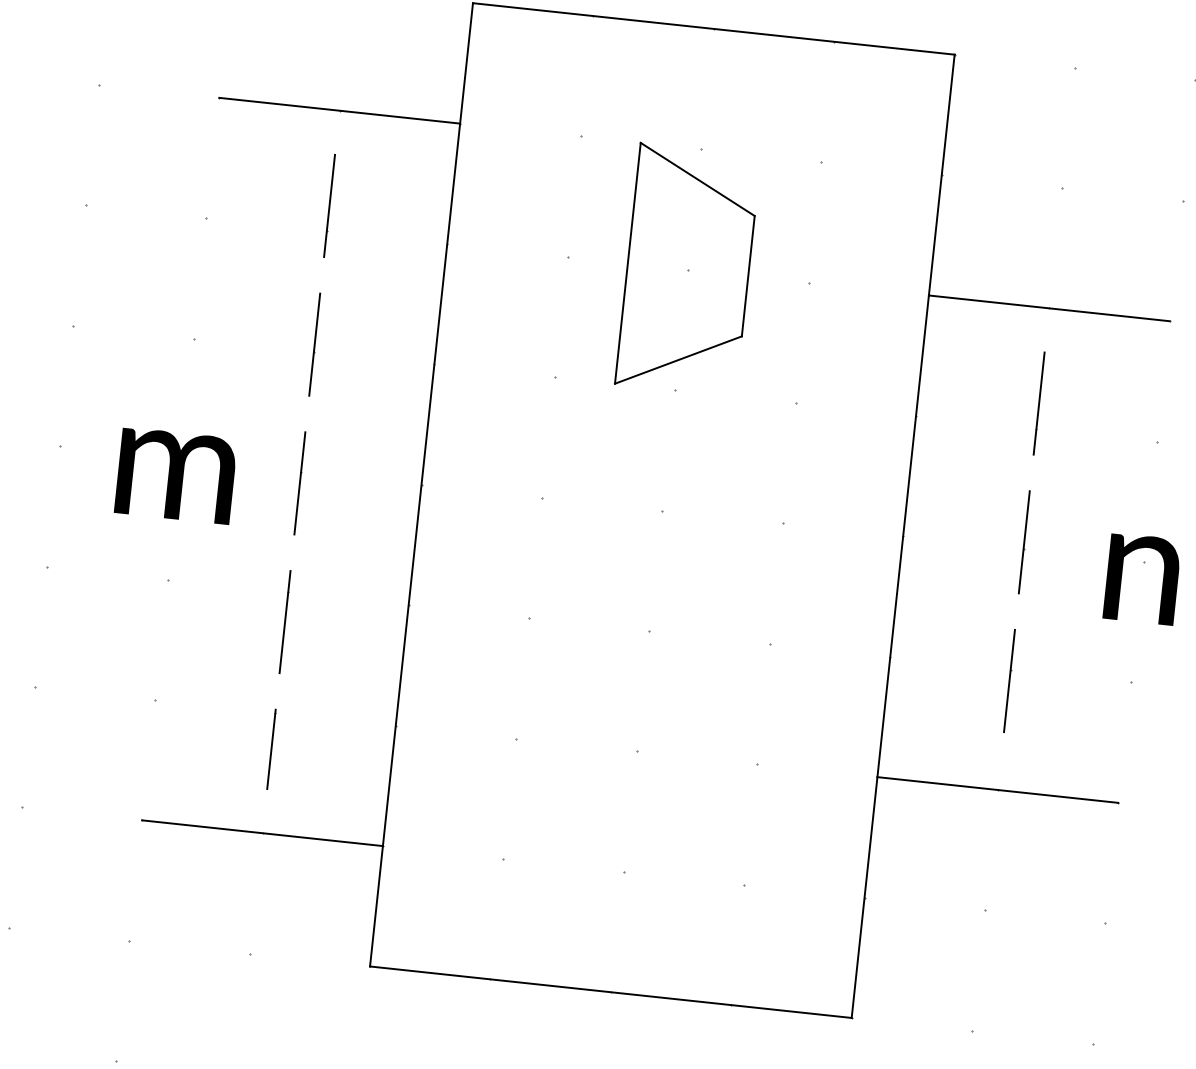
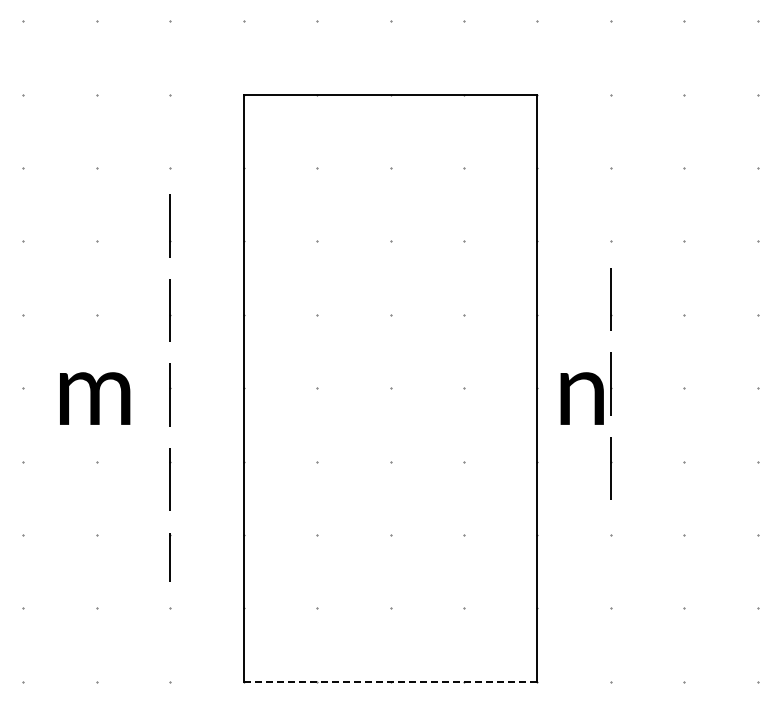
line: (338, 109) -> (169, 167), removed
part: (688, 268) -> (390, 240), removed
line: (1048, 308) -> (610, 241), removed
text: (1141, 578) -> (581, 398), moved
line: (997, 790) -> (610, 535), removed
line: (261, 833) -> (169, 608), removed
line: (610, 991) -> (390, 681), solid -> dashed

